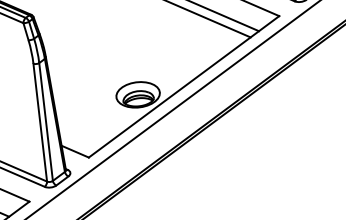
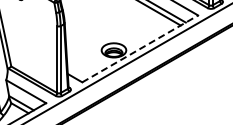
line: (184, 86) -> (140, 48), solid -> dashed

